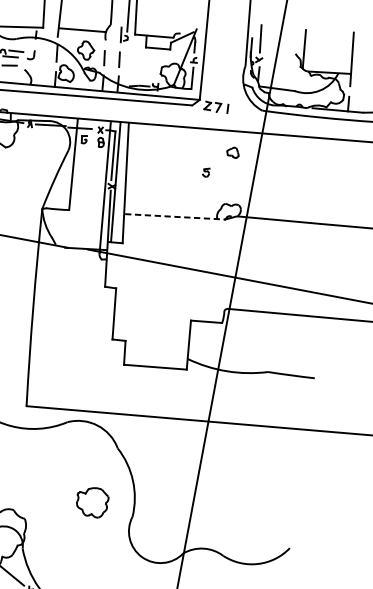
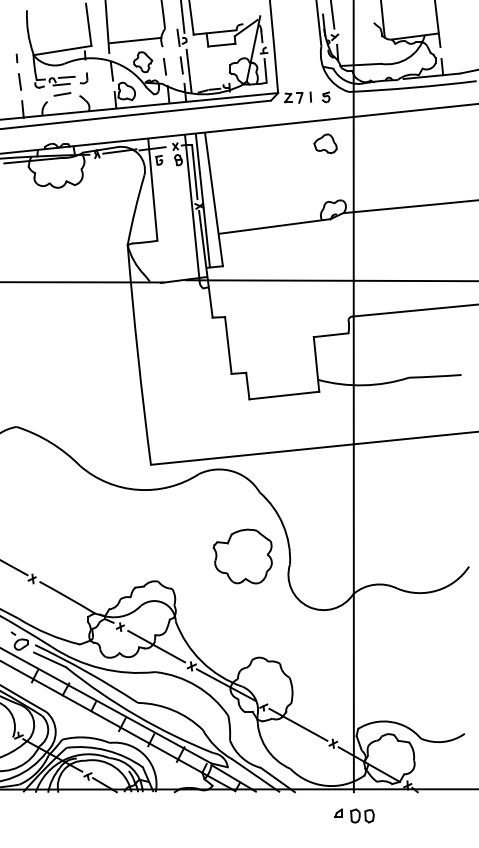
line: (124, 65) -> (188, 70), added
part: (233, 152) -> (325, 143), size x1.67
part: (206, 172) -> (326, 97), moved
line: (175, 216) -> (275, 226), dashed -> solid
part: (92, 501) -> (242, 556), size x1.67

